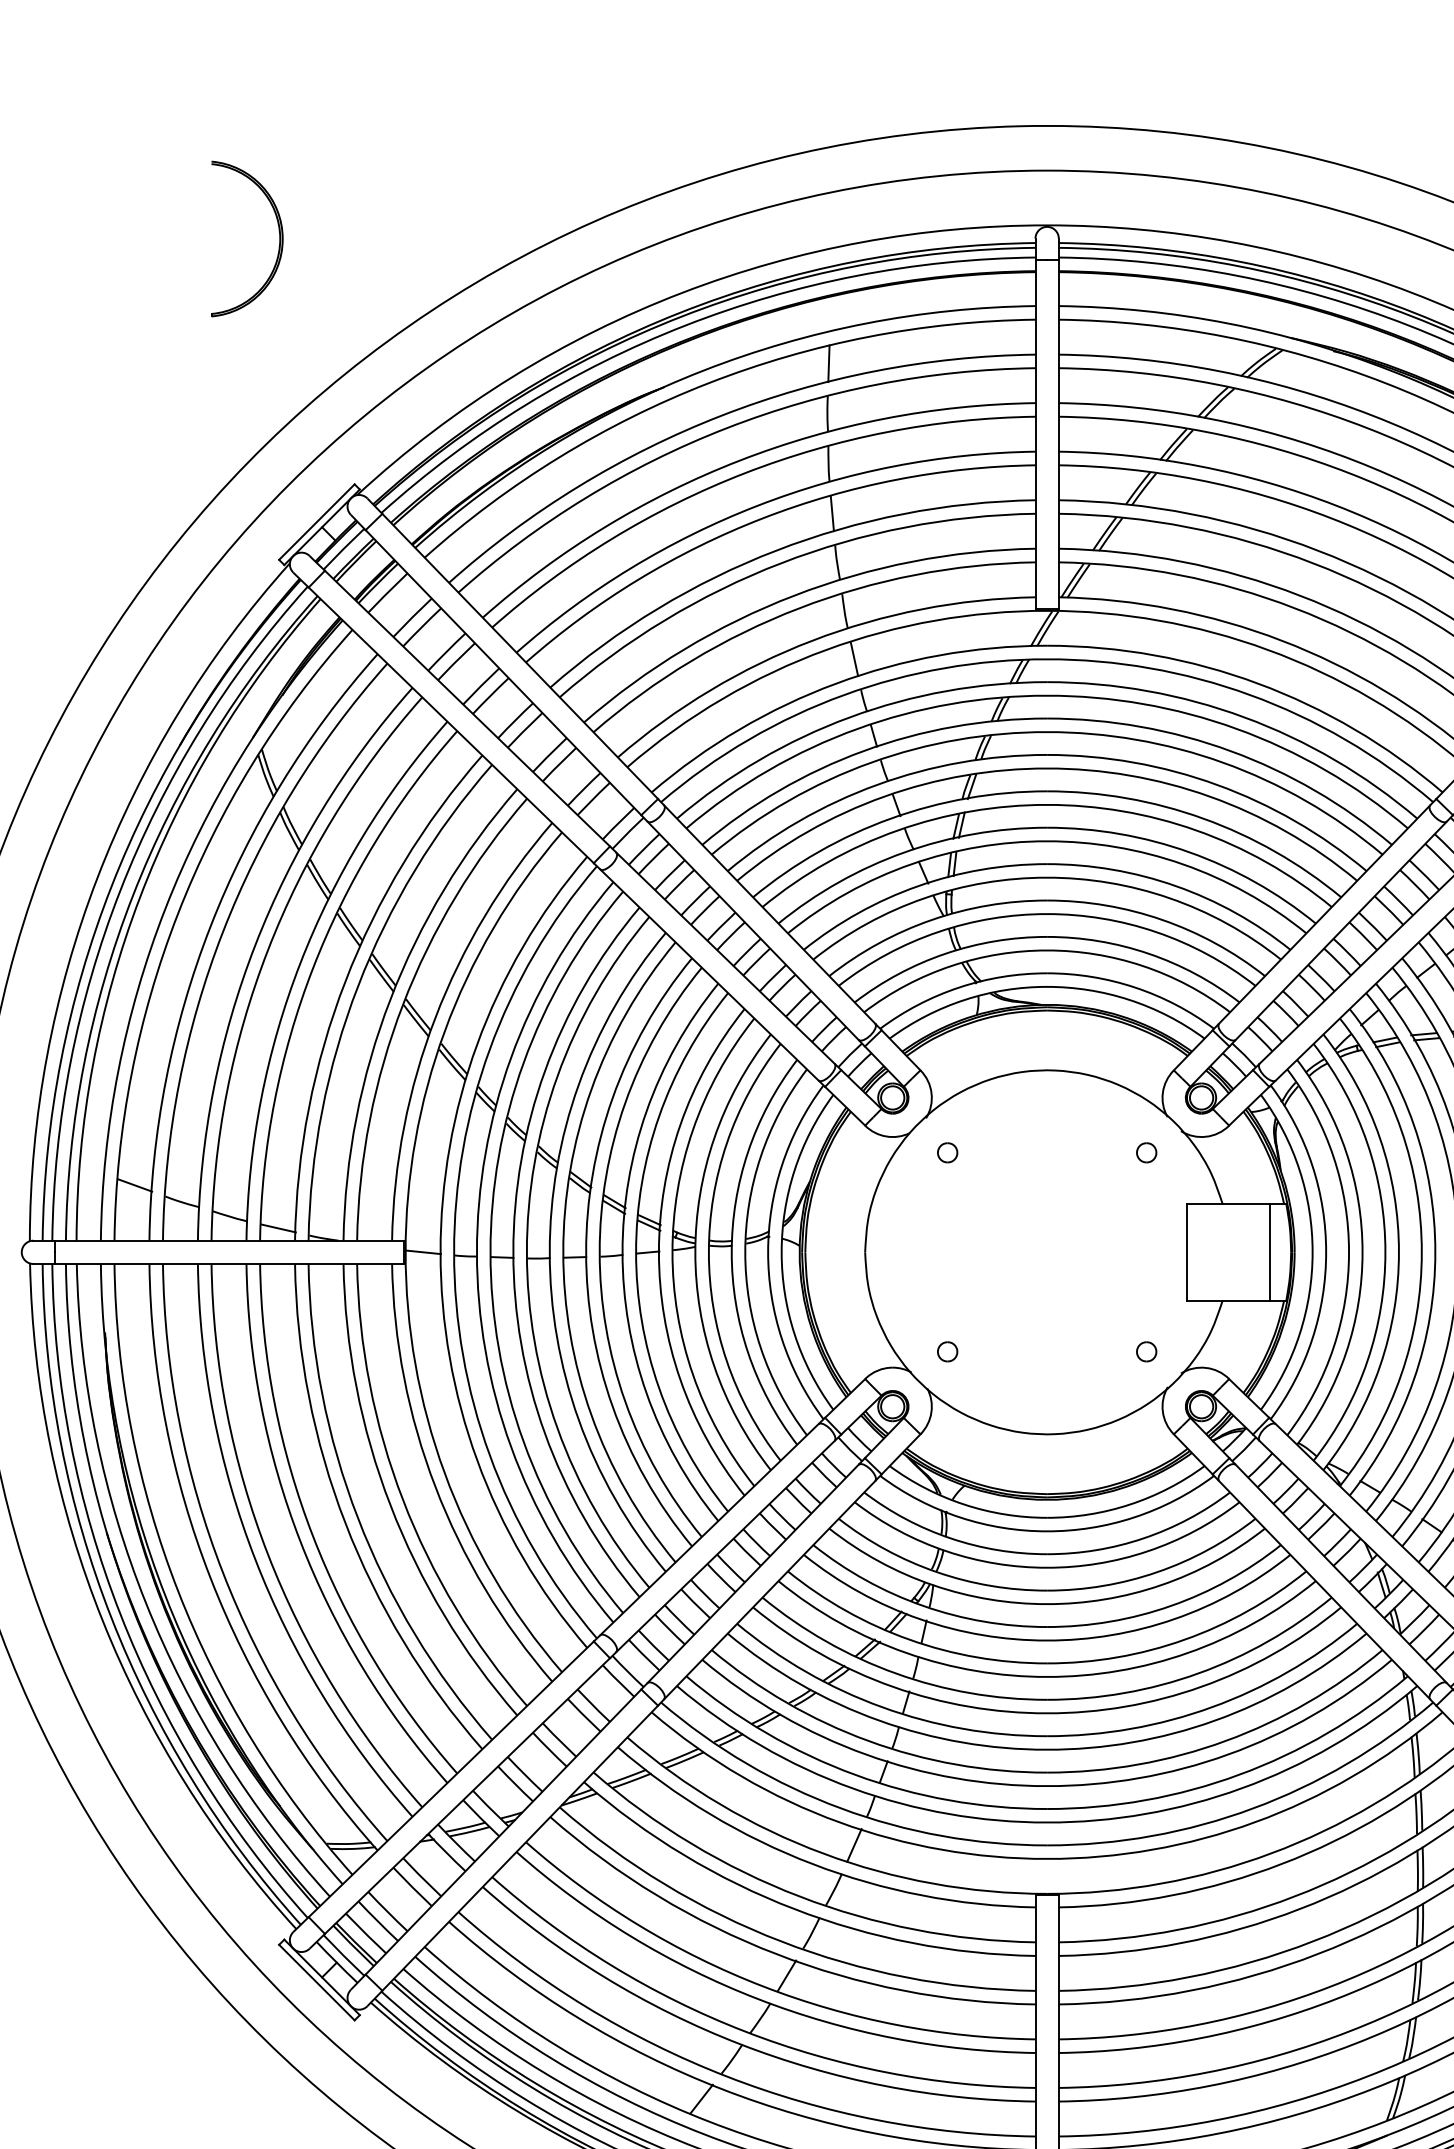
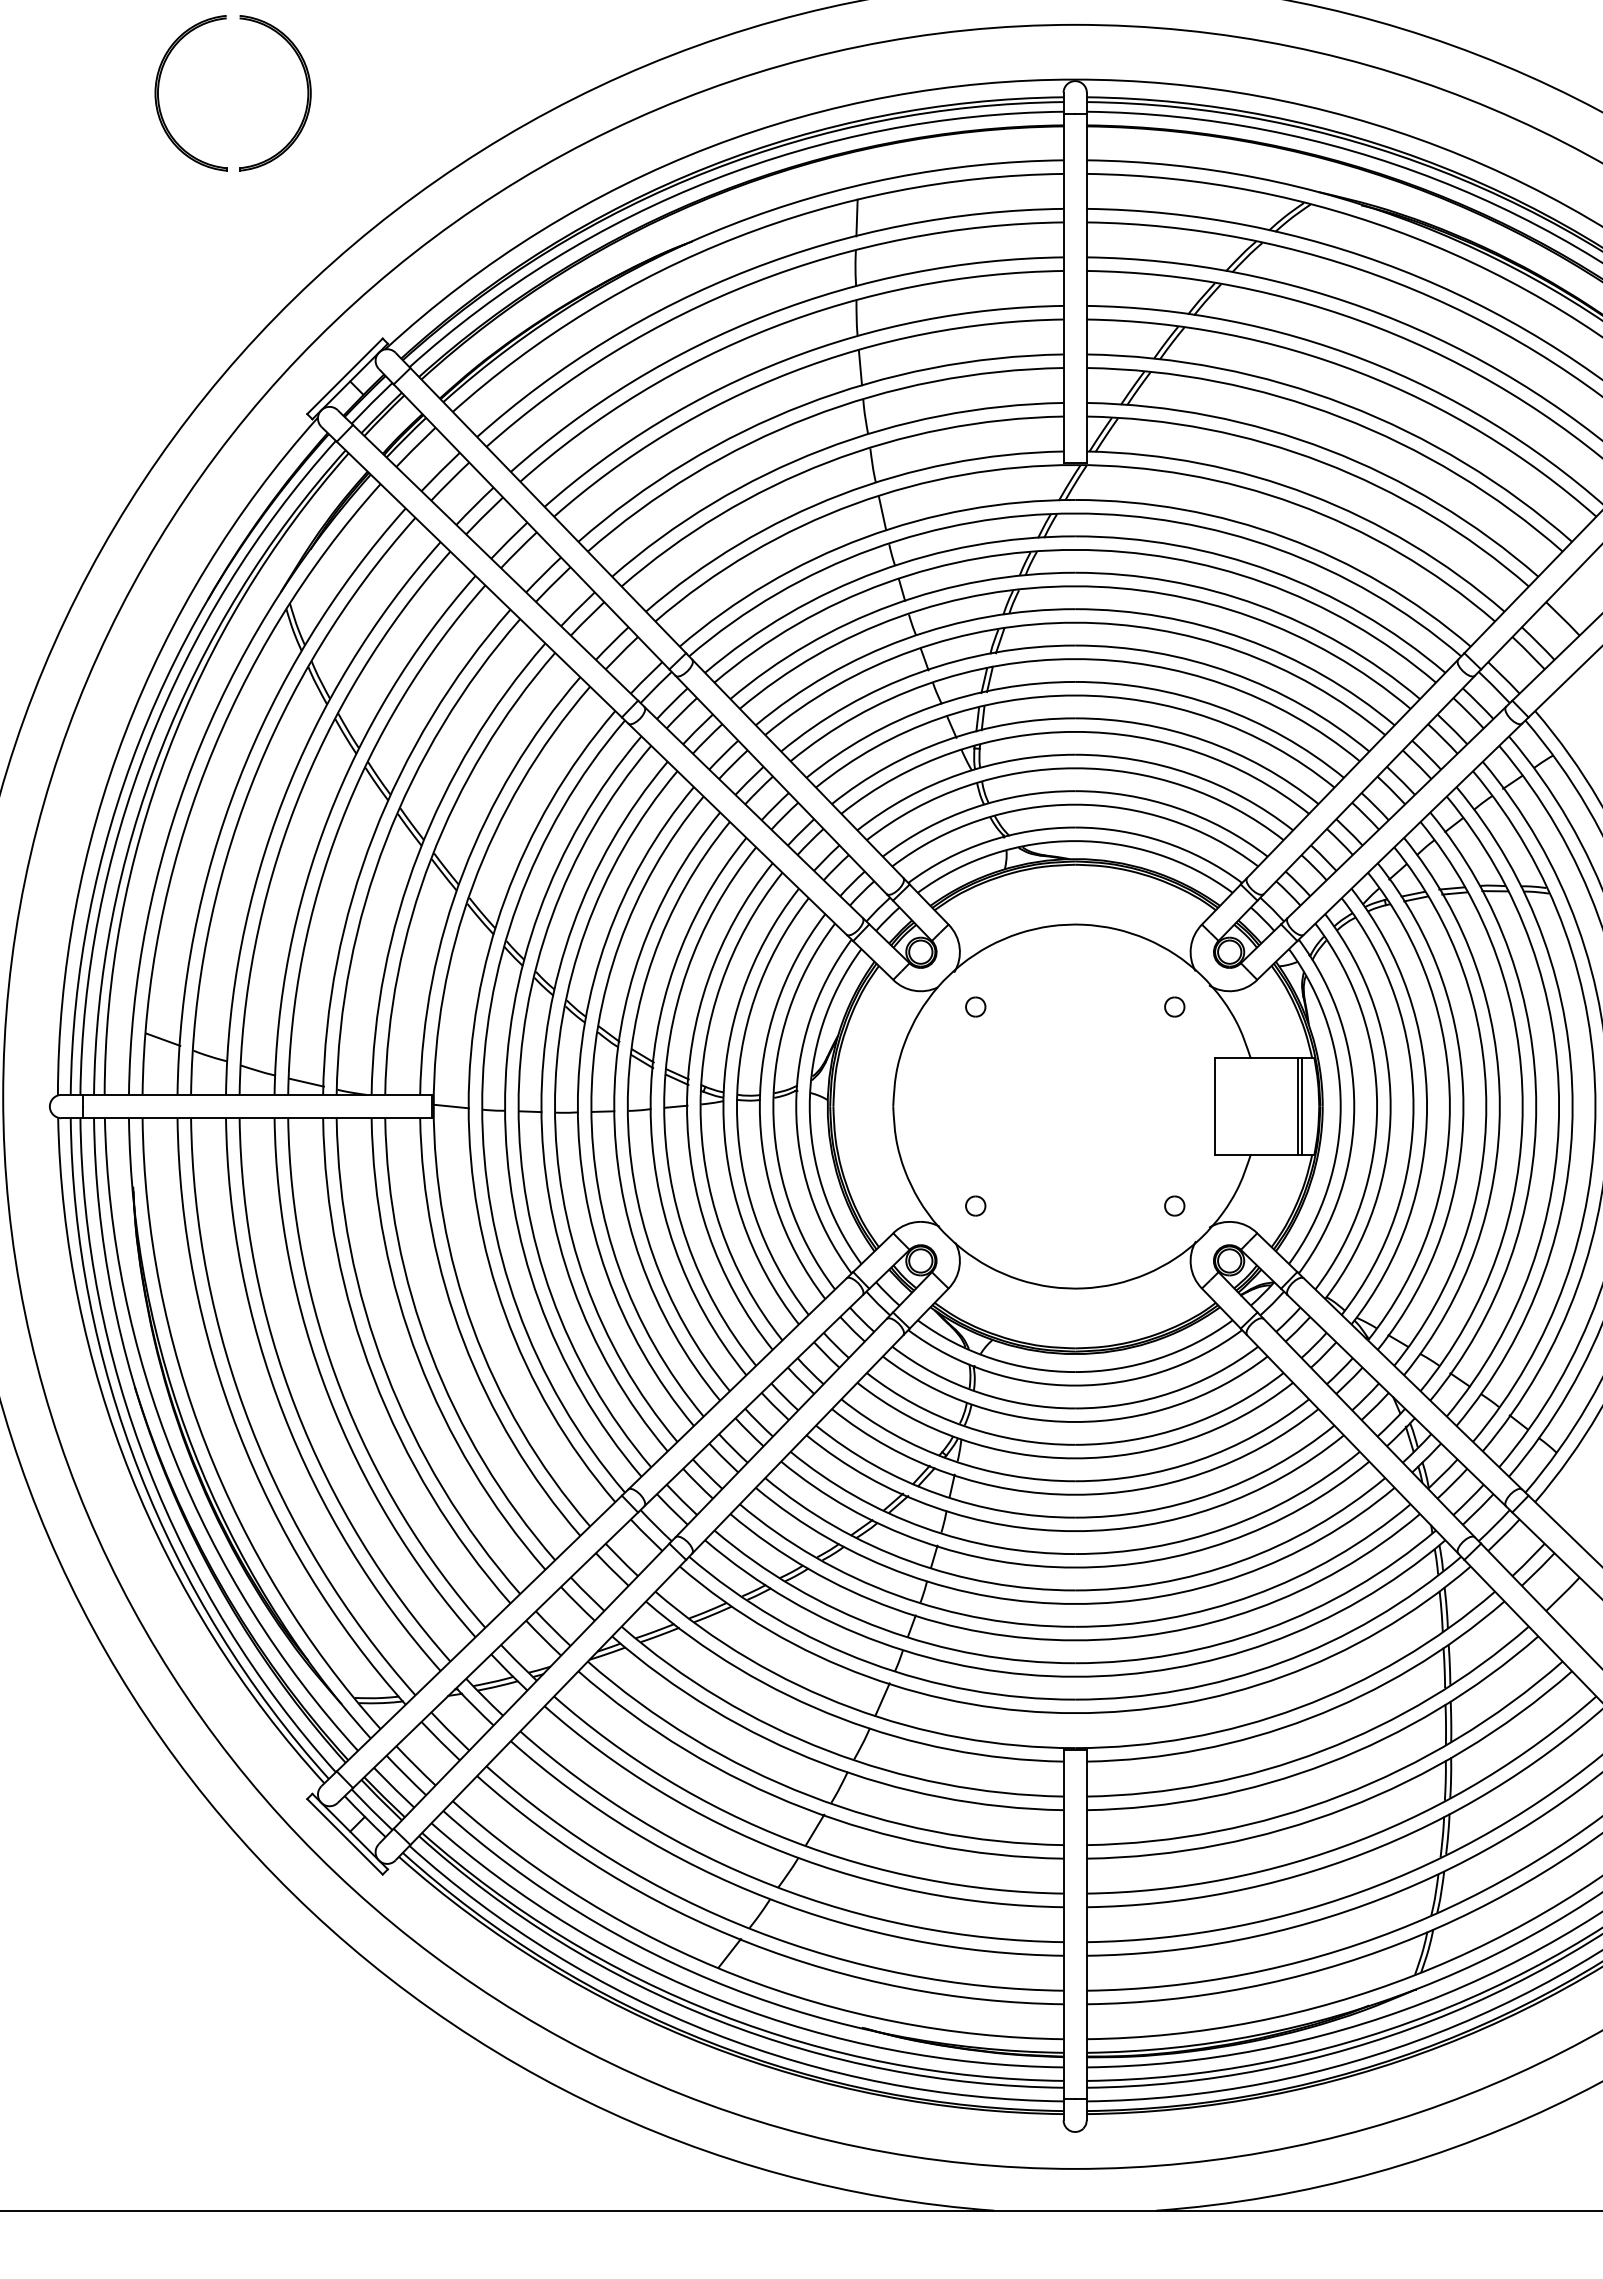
part: (131, 244) -> (159, 98), added
line: (1273, 1252) -> (1301, 1106), added

